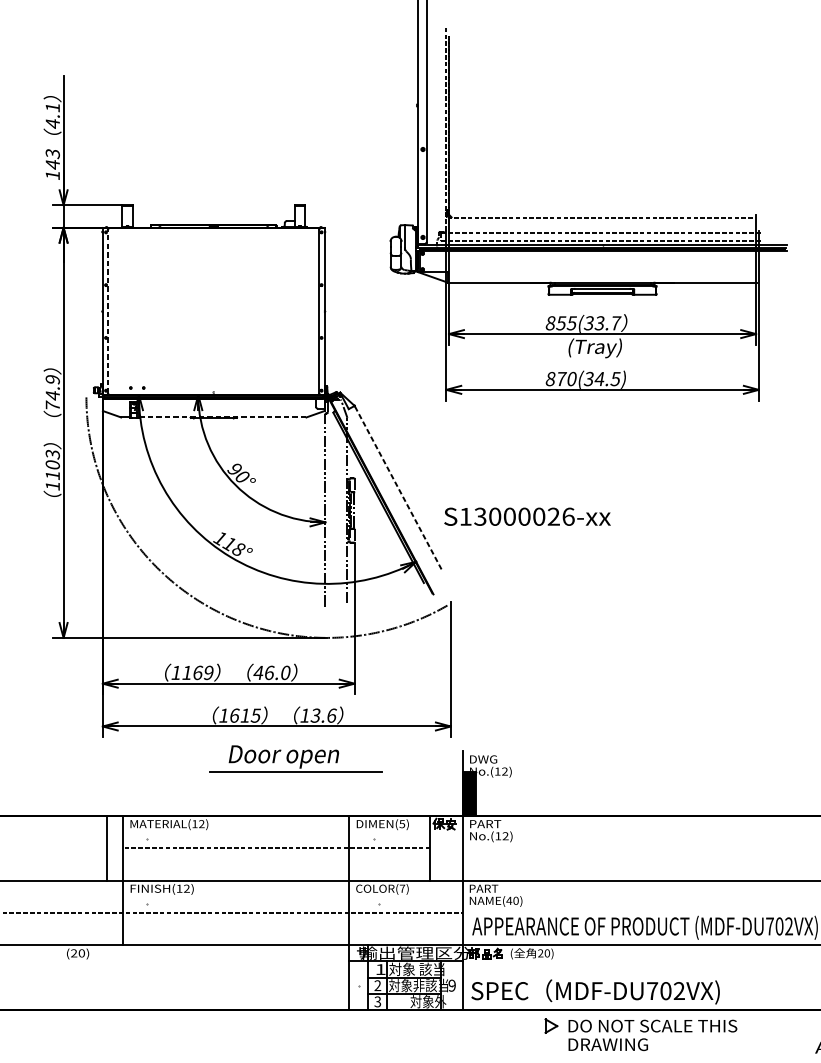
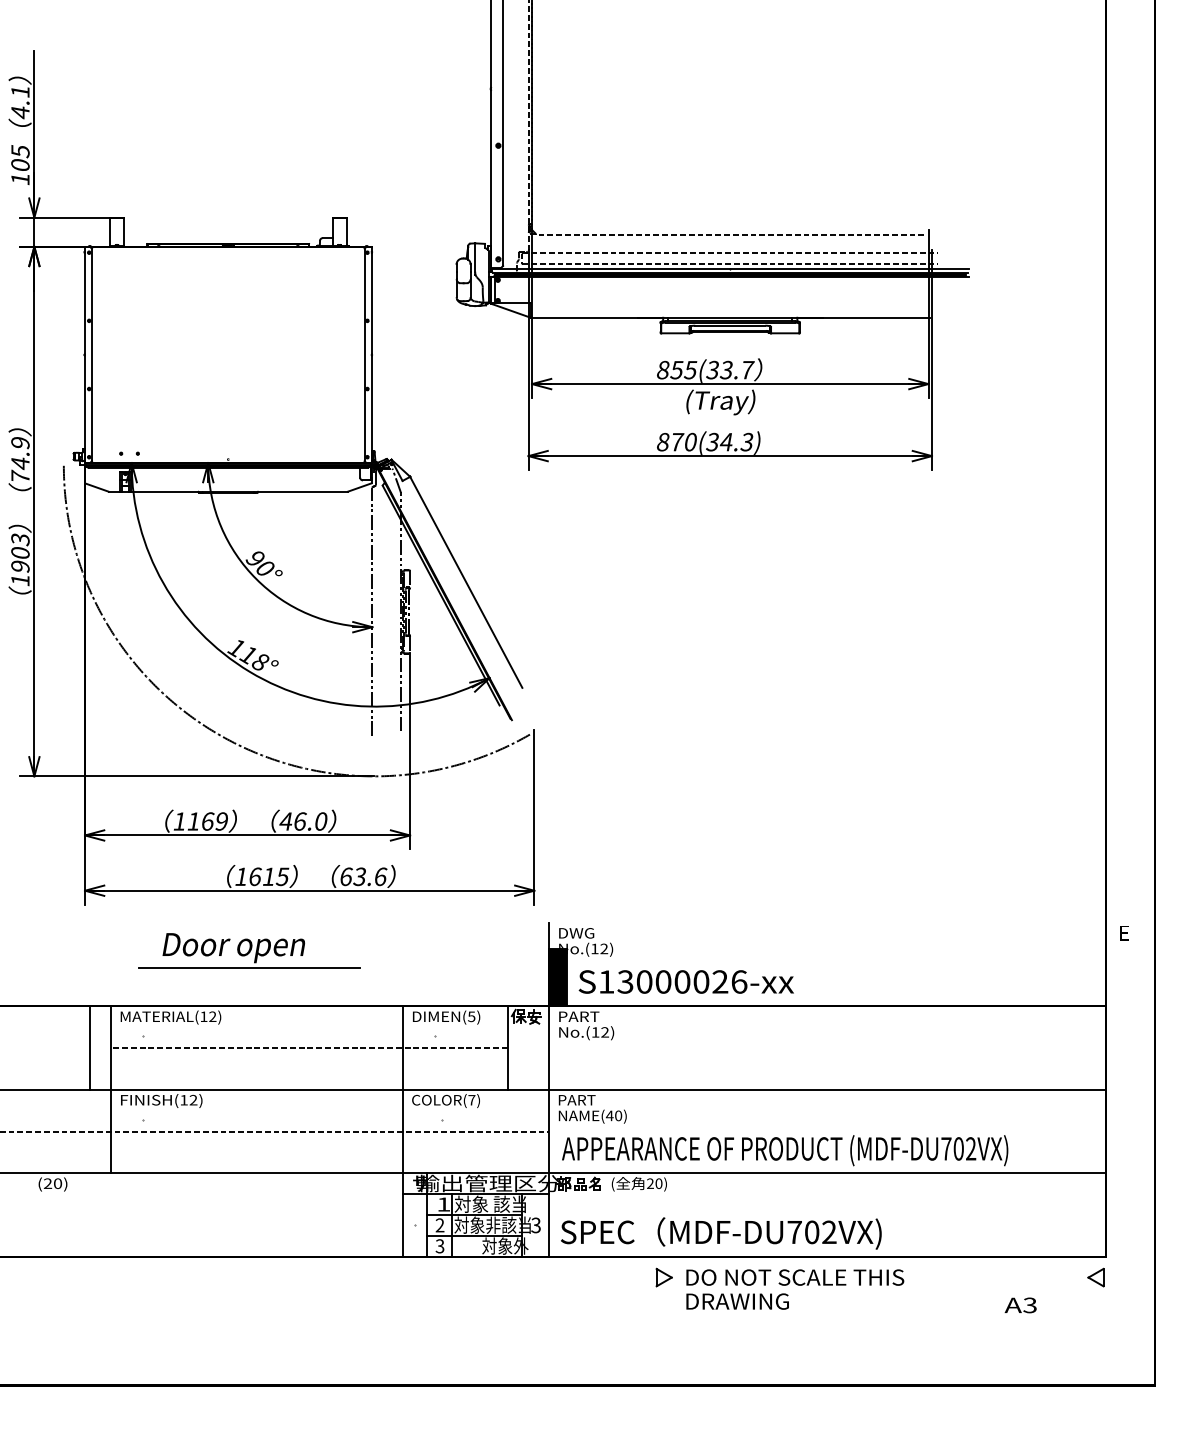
text: (52, 159) -> (20, 158), 143 -> 105
line: (107, 311) -> (91, 354), dashed -> solid
text: (615, 378) -> (747, 441), 870(34.5) -> 870(34.3)
line: (222, 417) -> (239, 491), dashed -> solid
text: (52, 475) -> (20, 566), 1103 -> 1903
line: (398, 486) -> (466, 581), dashed -> solid
text: (526, 516) -> (685, 981), moved
text: (305, 715) -> (346, 876), 13.6 -> 63.6
part: (296, 758) -> (249, 950), moved
text: (451, 985) -> (535, 1225), 9 -> 3

